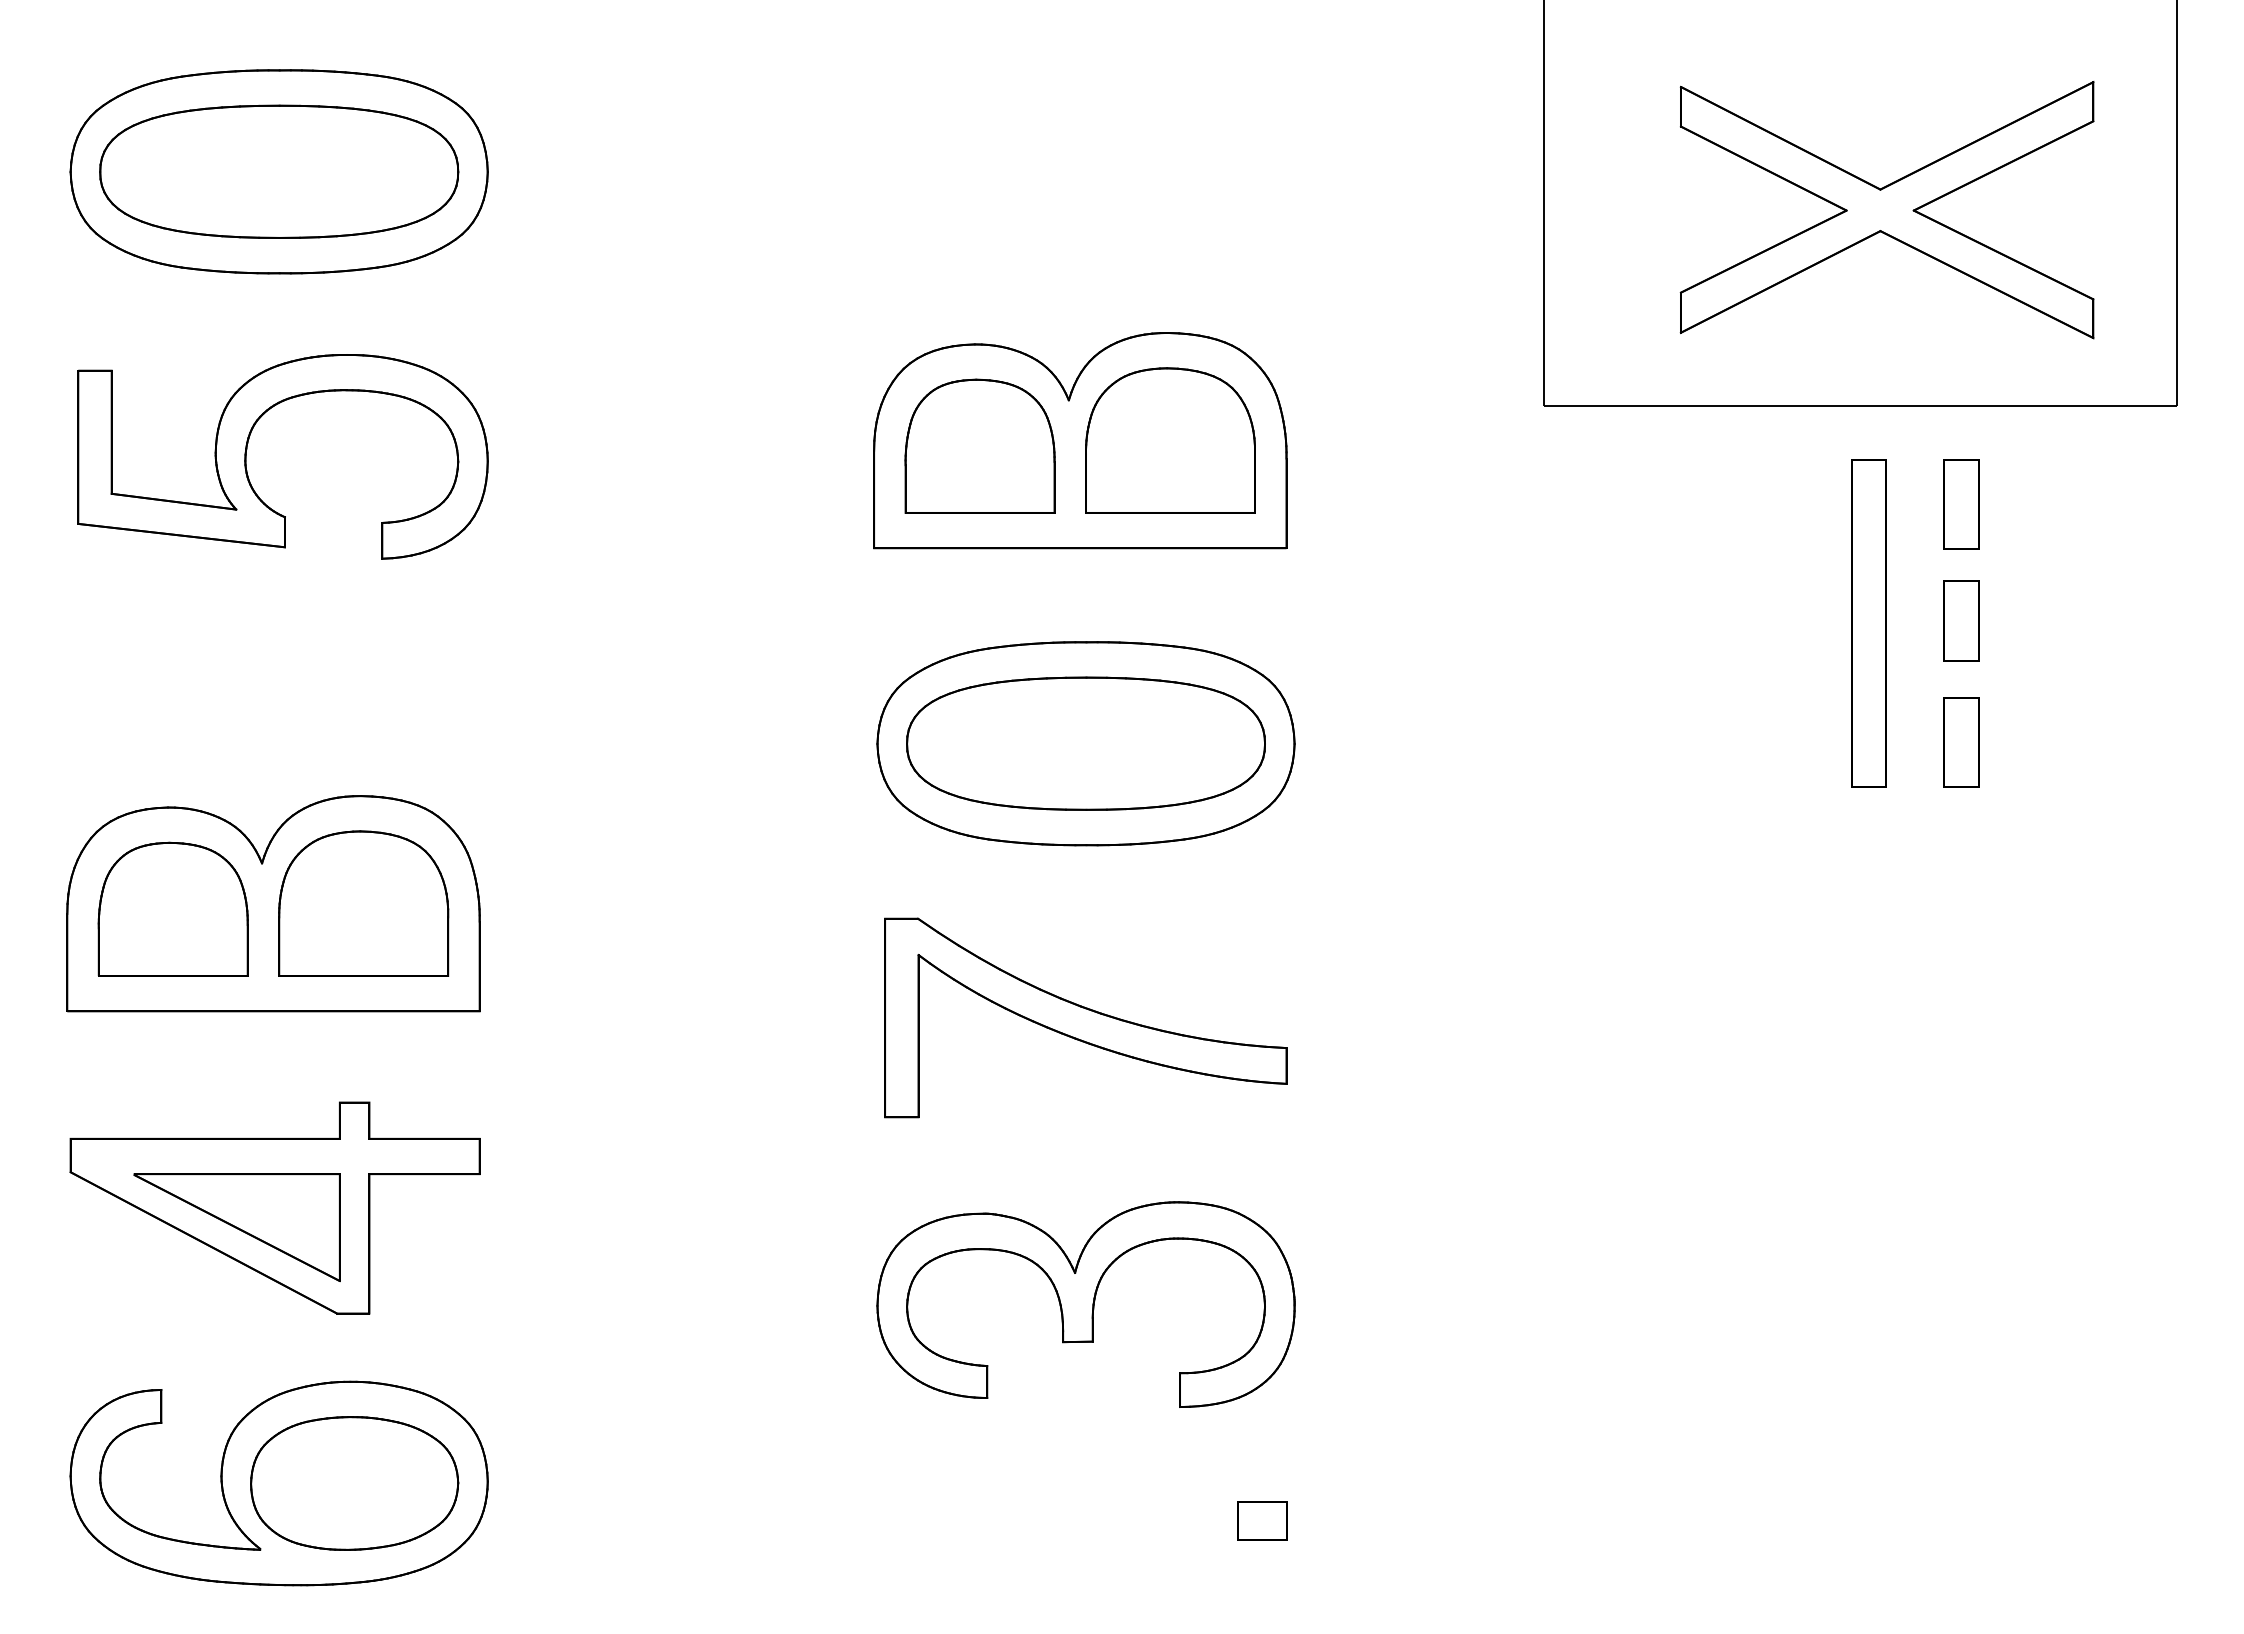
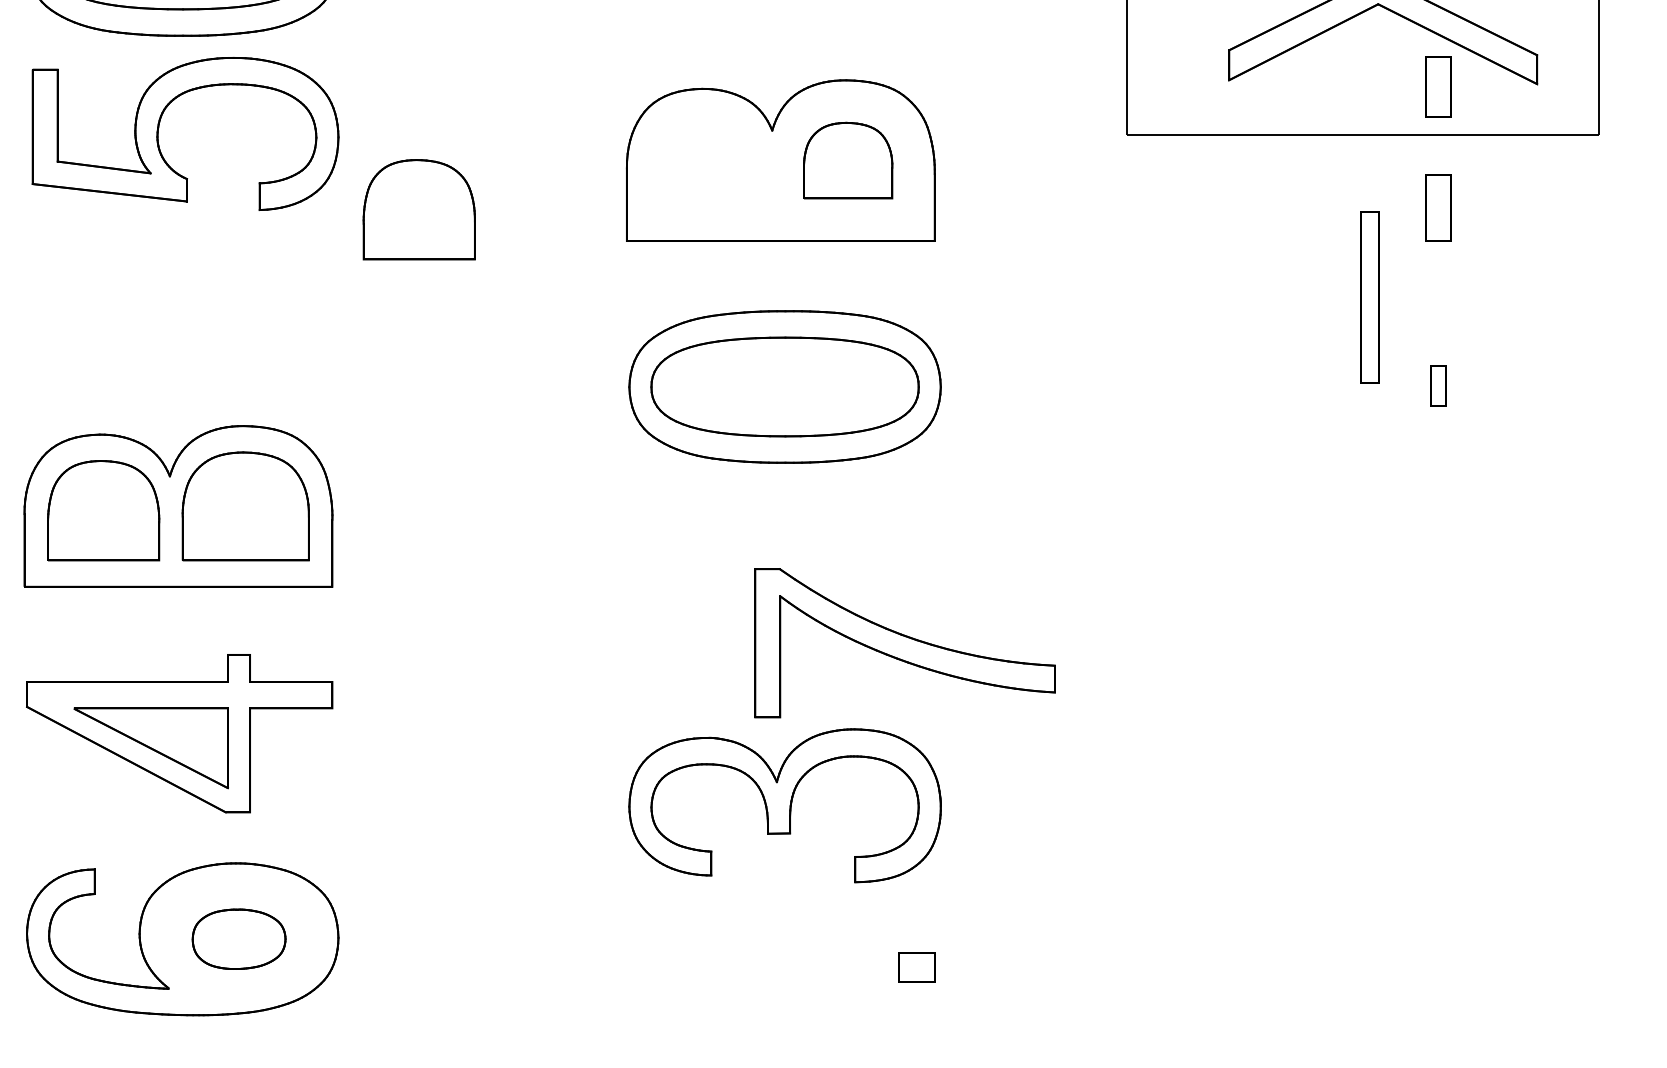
part: (1170, 440) -> (848, 160), size x0.7
part: (979, 445) -> (418, 209), moved
part: (247, 449) -> (159, 128), moved
part: (1961, 620) -> (1438, 86), moved
part: (1868, 623) -> (1369, 297), size x0.7
part: (1961, 742) -> (1438, 386), size x0.6
part: (1085, 1017) -> (904, 642), moved
part: (354, 1483) -> (238, 939), size x0.6

